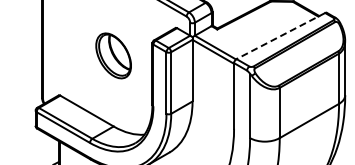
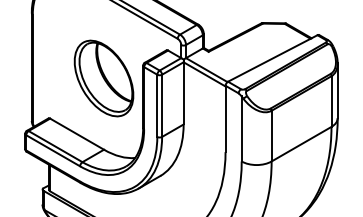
line: (280, 36) -> (272, 58), dashed -> solid
part: (113, 55) -> (103, 78), size x1.67

